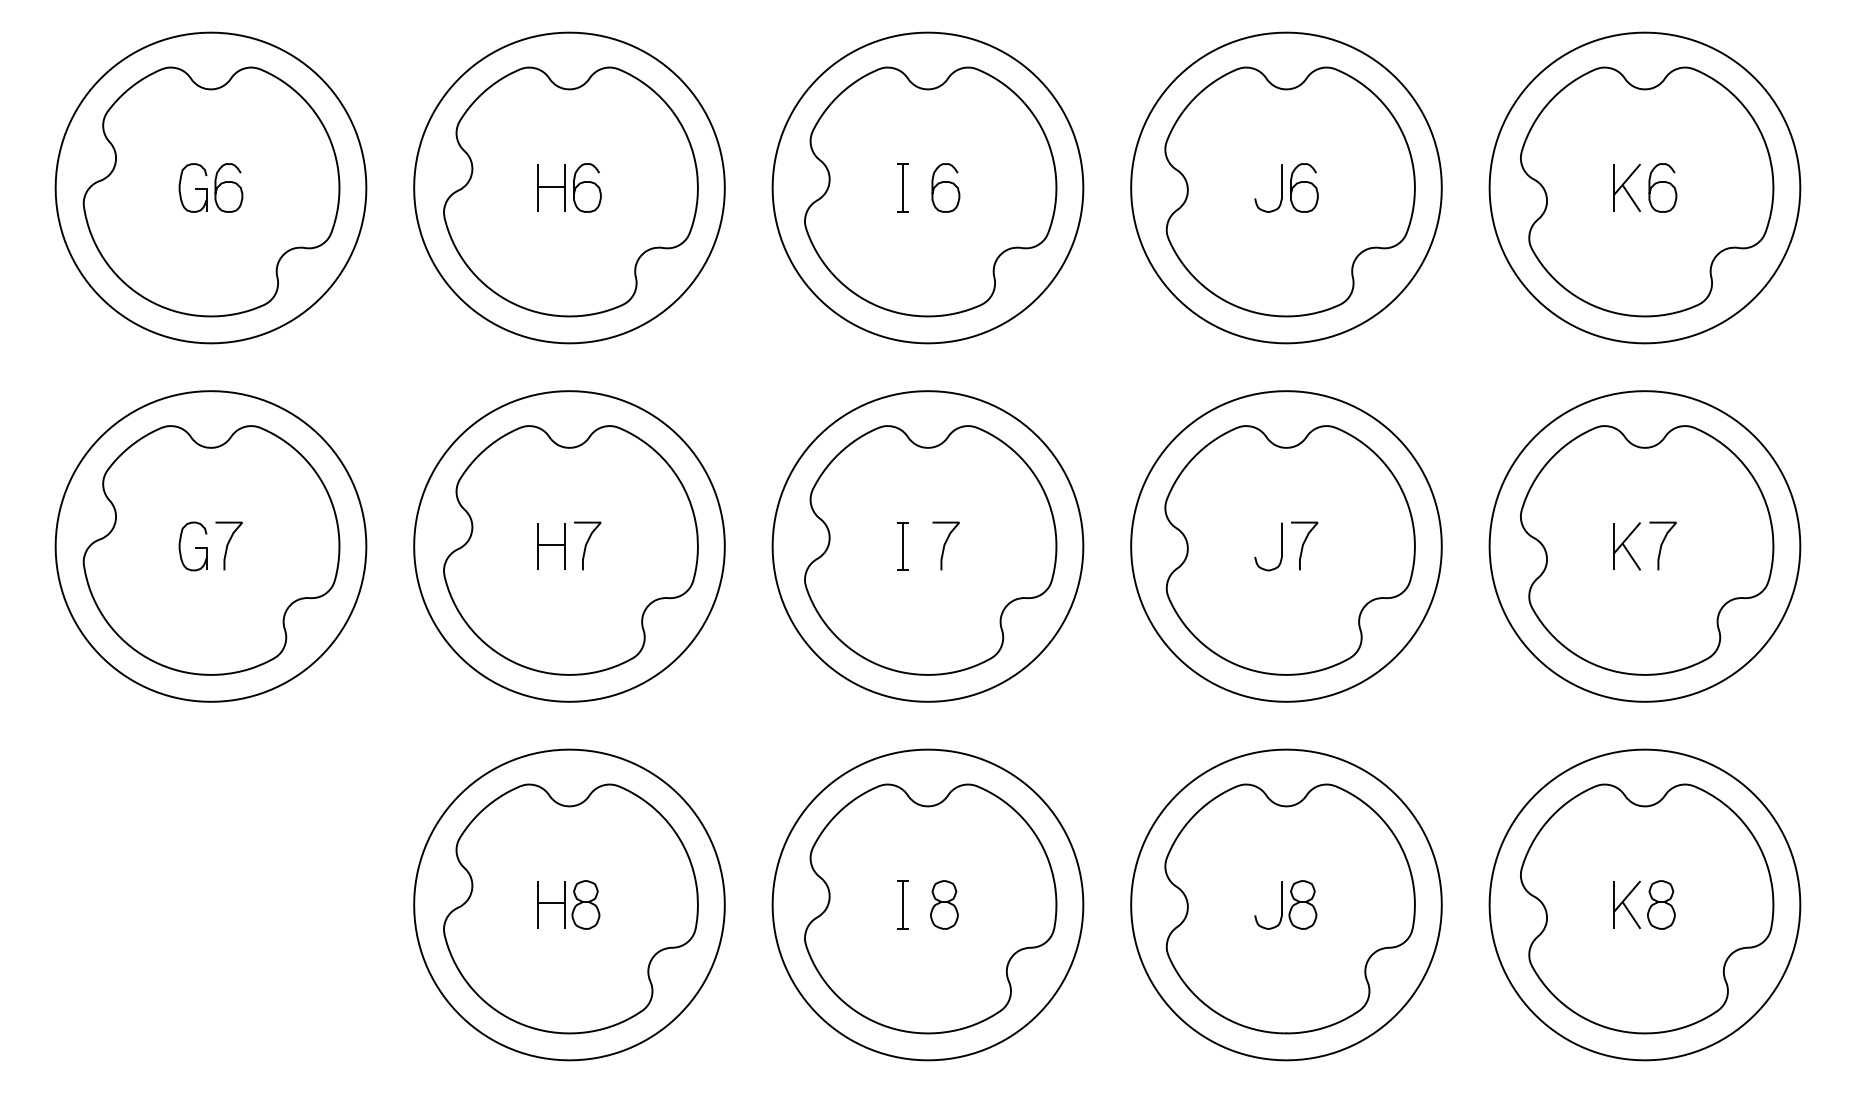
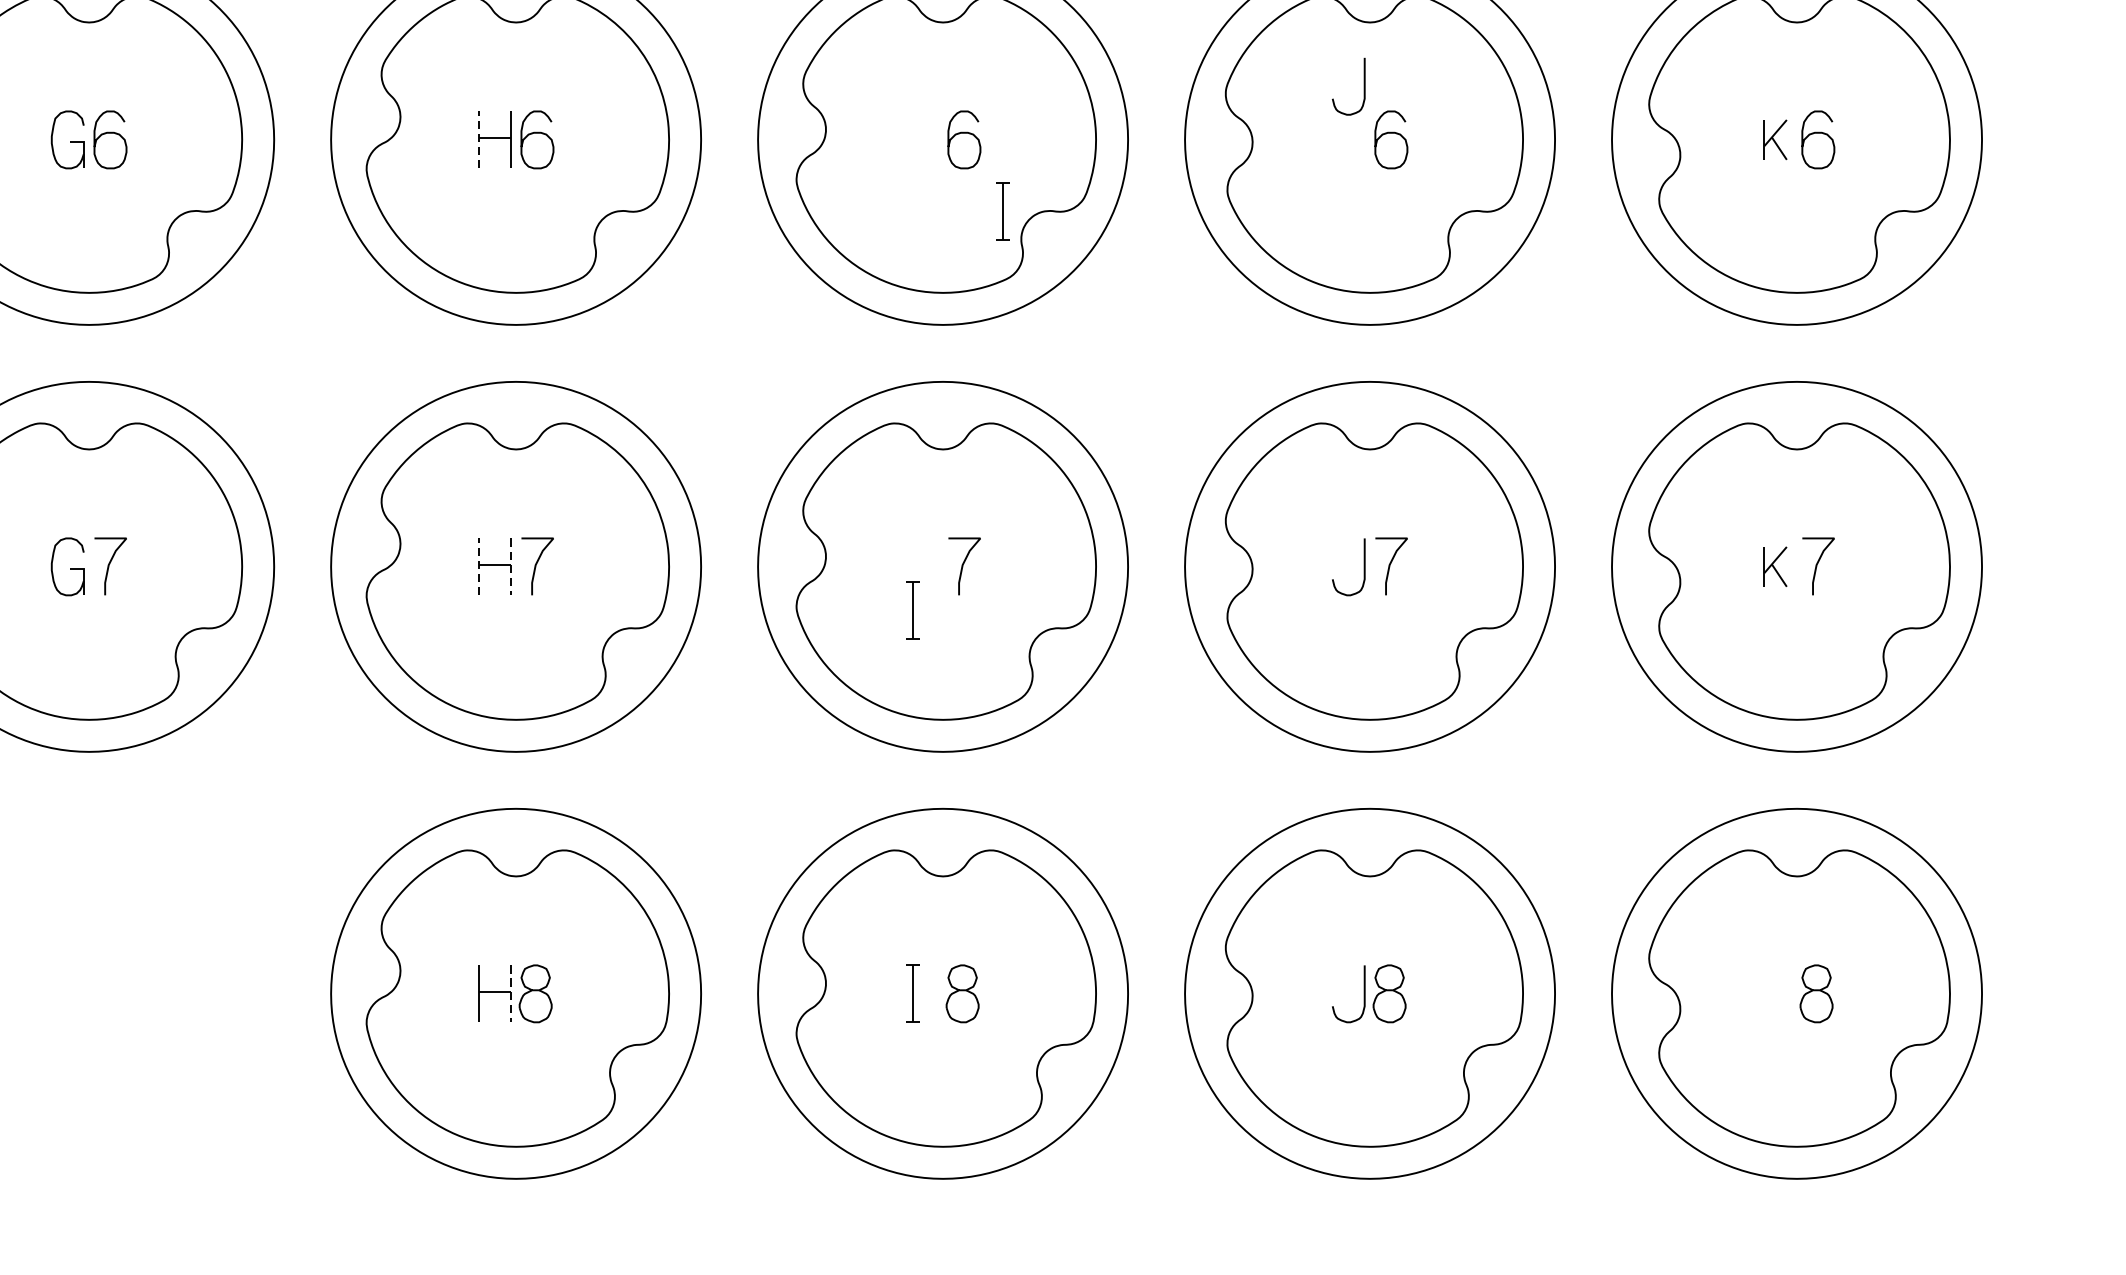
part: (902, 187) -> (1003, 210), moved
part: (1626, 187) -> (1775, 139), size x0.7
line: (538, 188) -> (479, 140), solid -> dashed
curve: (1281, 188) -> (1364, 86), moved
line: (538, 546) -> (479, 566), solid -> dashed
line: (565, 546) -> (511, 566), solid -> dashed
part: (902, 546) -> (912, 610), moved
part: (1626, 546) -> (1775, 566), size x0.7
line: (565, 904) -> (511, 993), solid -> dashed
part: (1626, 904) -> (1775, 993), removed

